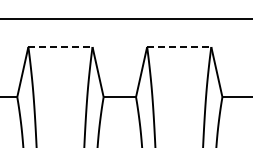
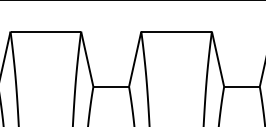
line: (59, 47) -> (44, 32), dashed -> solid
line: (178, 47) -> (175, 32), dashed -> solid

